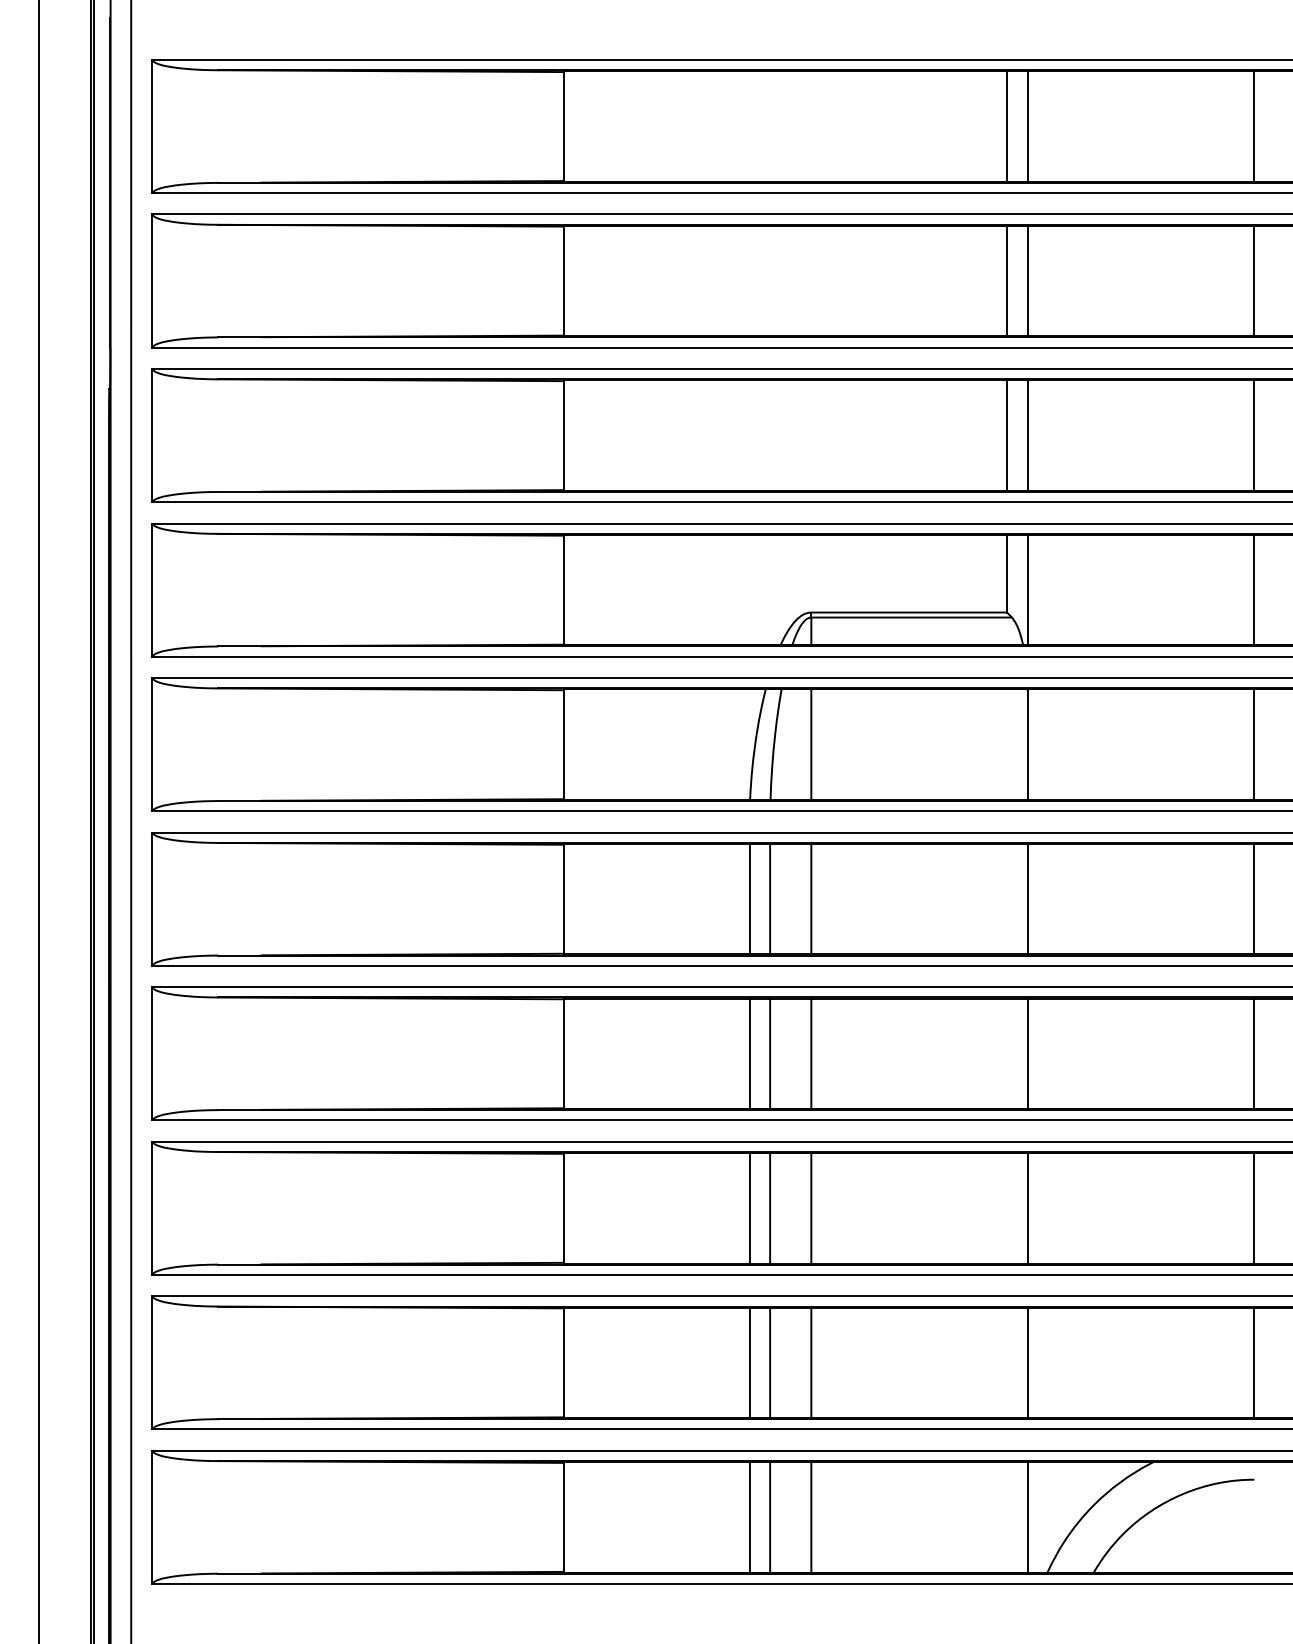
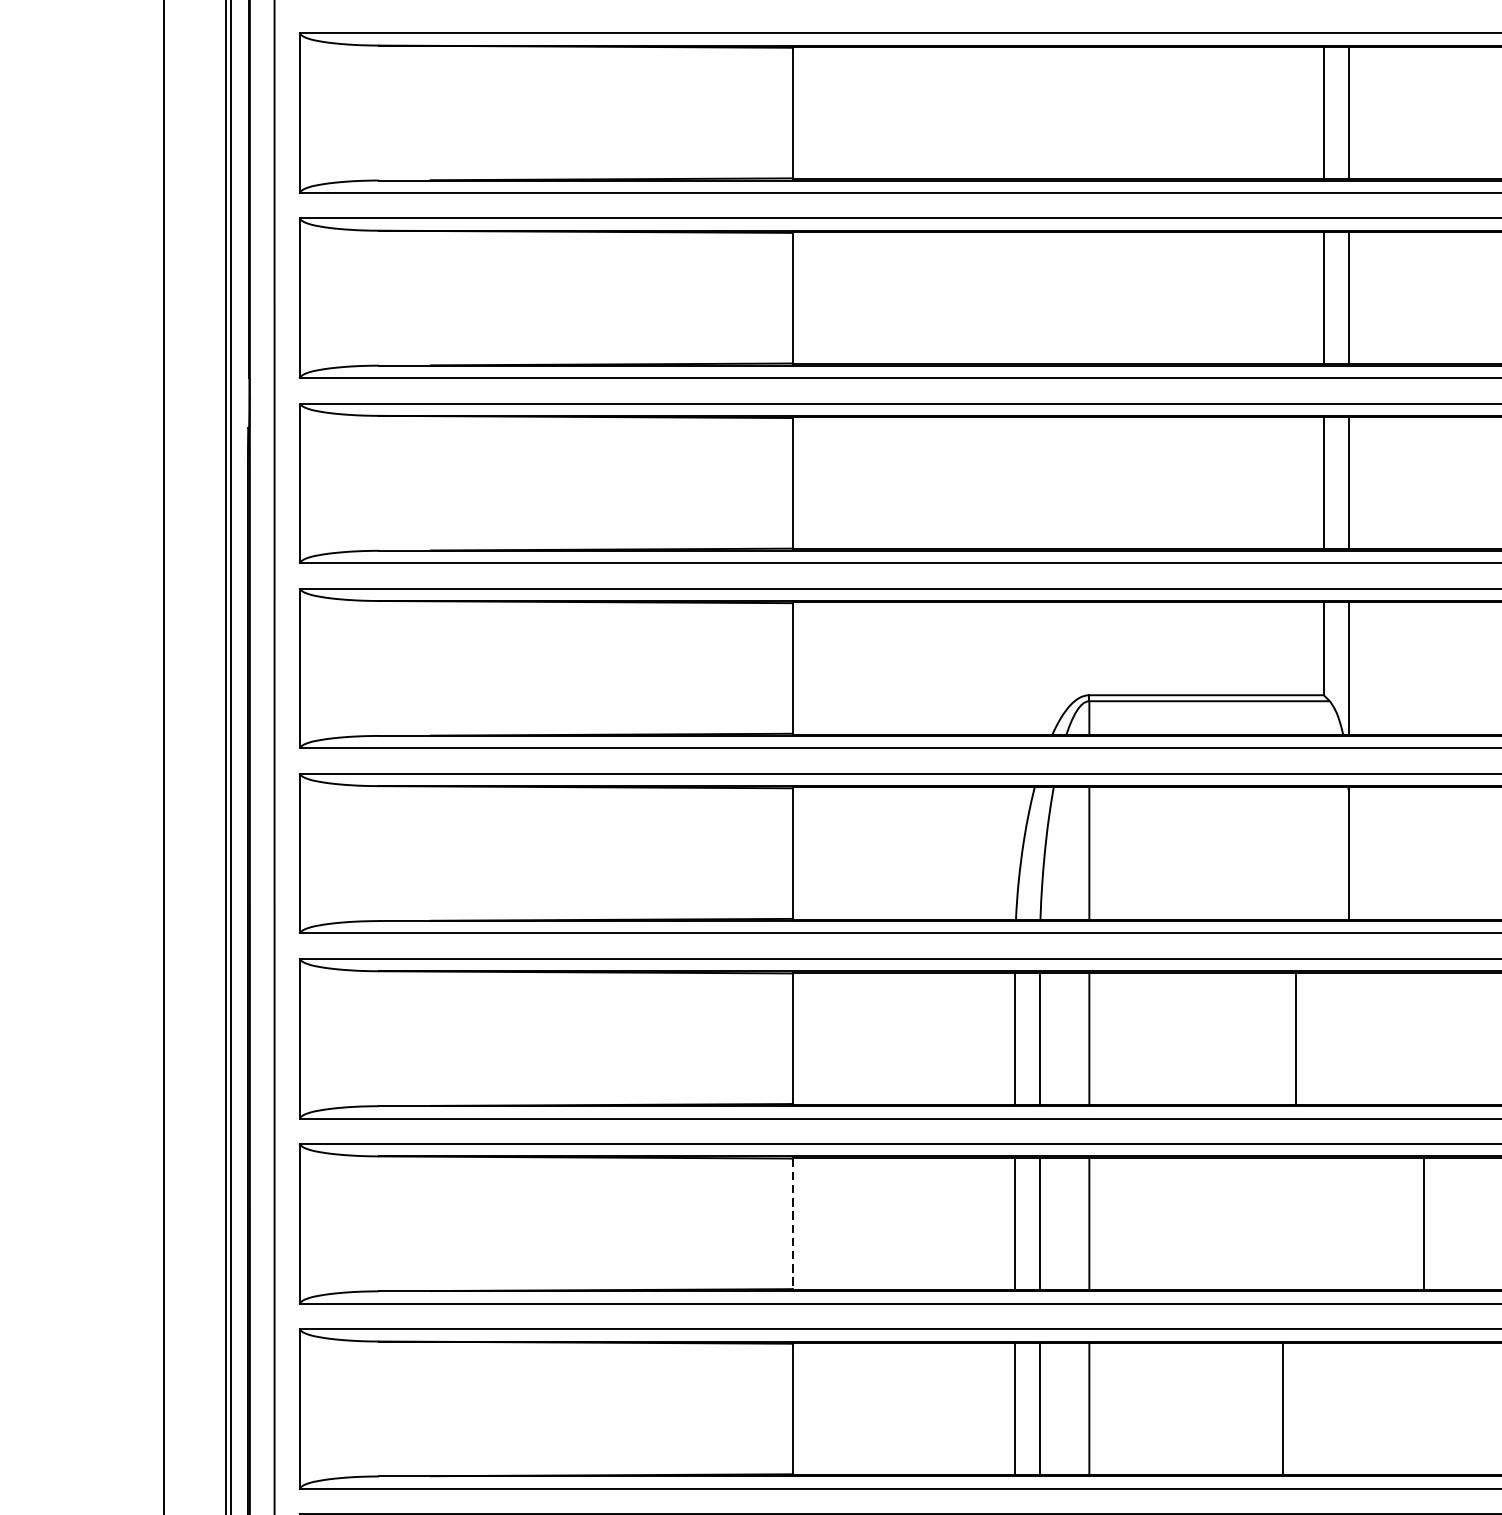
line: (1027, 899) -> (1295, 1039), moved
line: (1027, 1053) -> (1423, 1223), moved
line: (563, 1054) -> (792, 1224), solid -> dashed
line: (1027, 1208) -> (1282, 1409), moved

